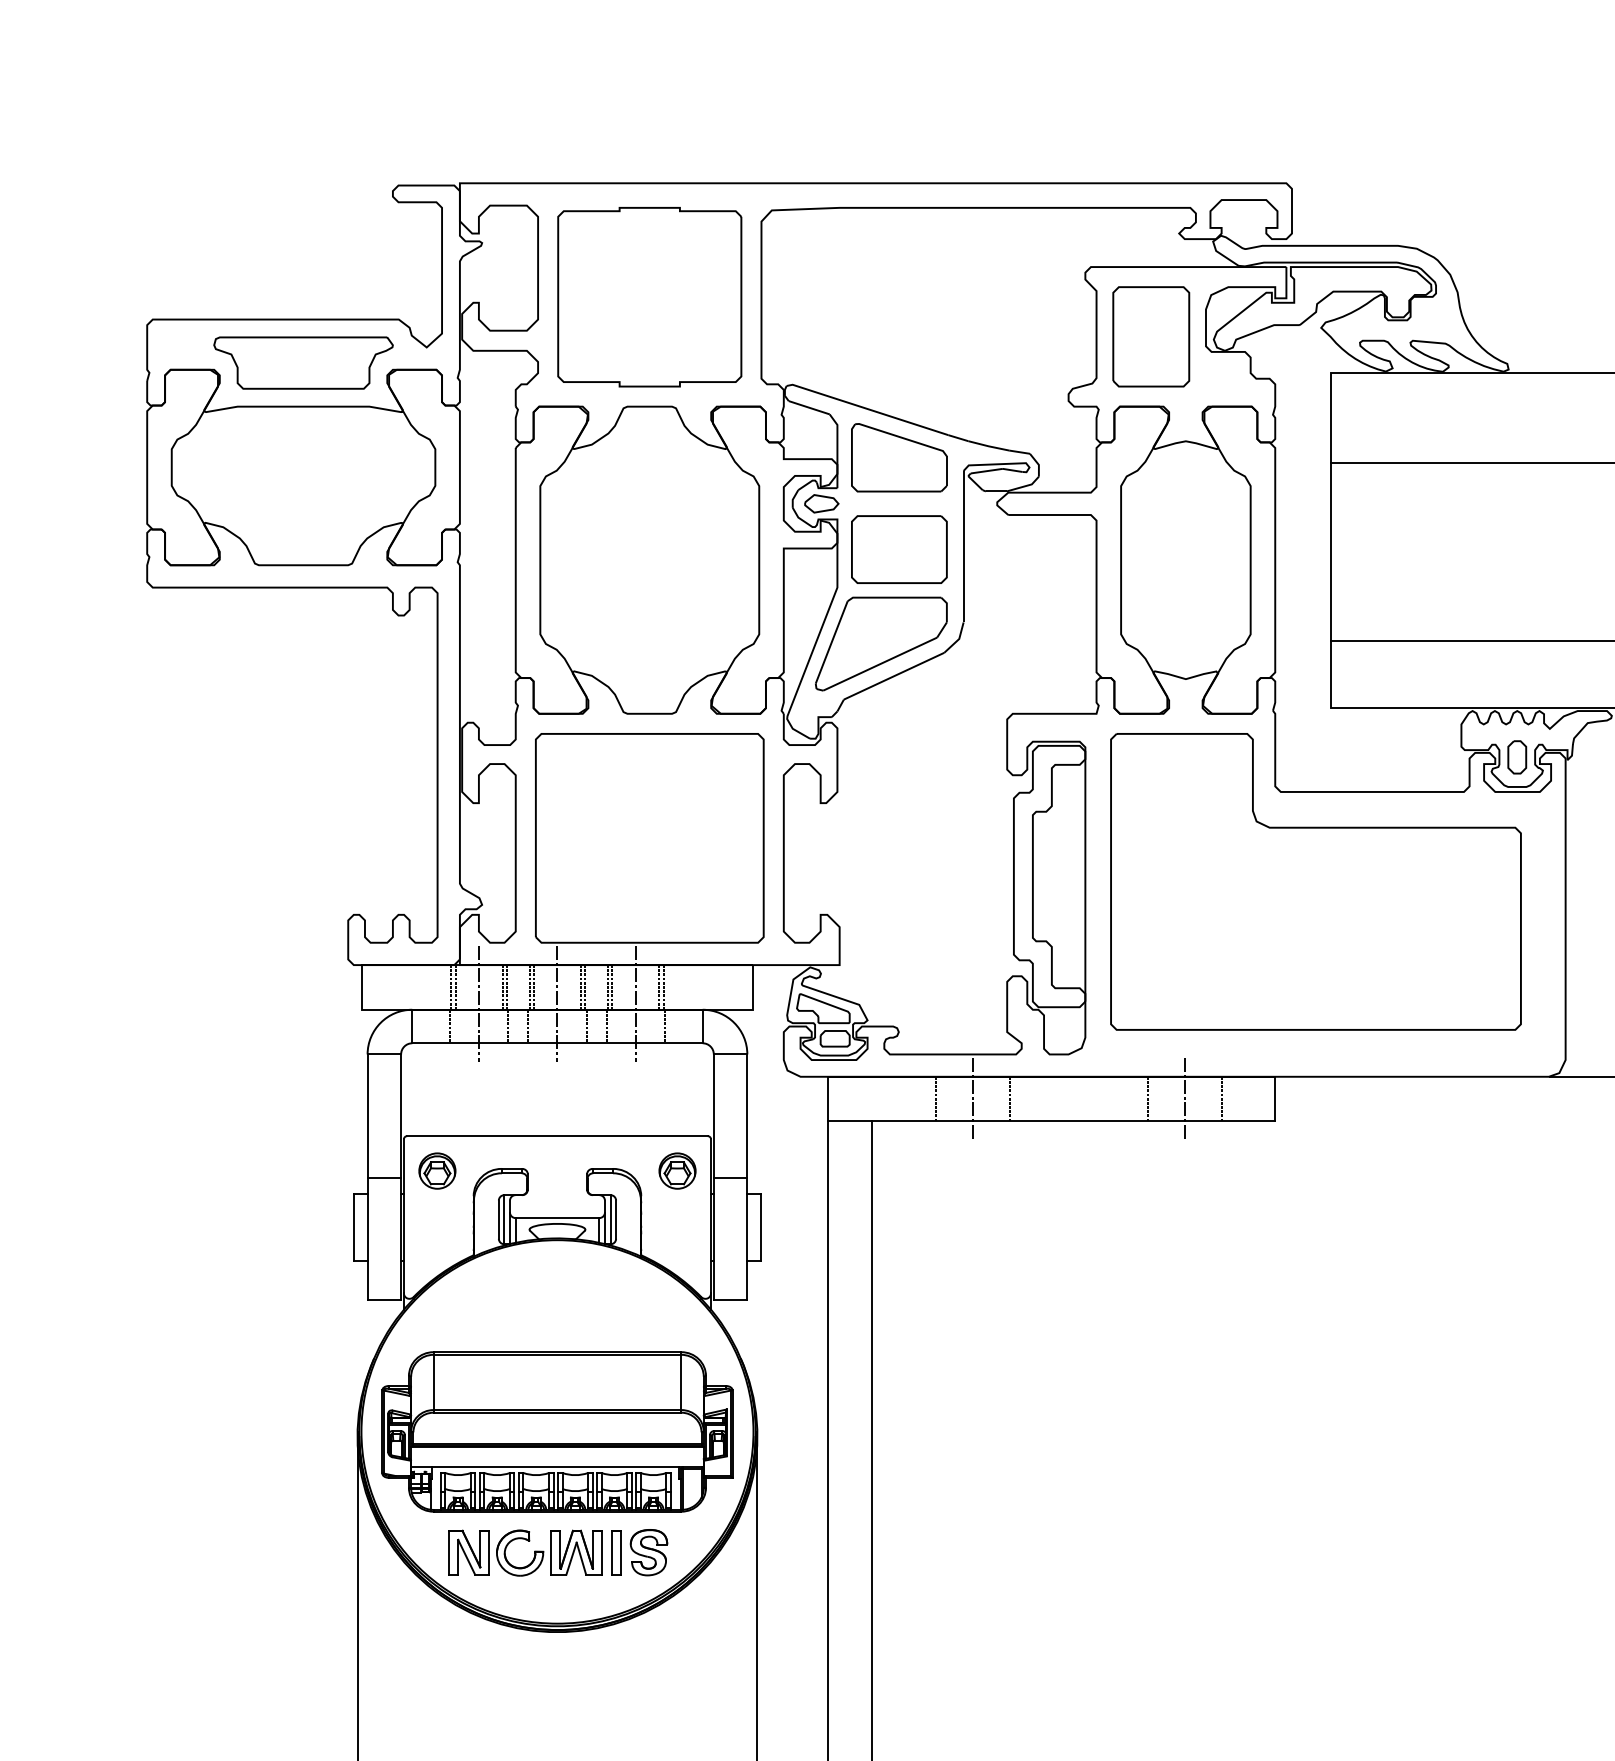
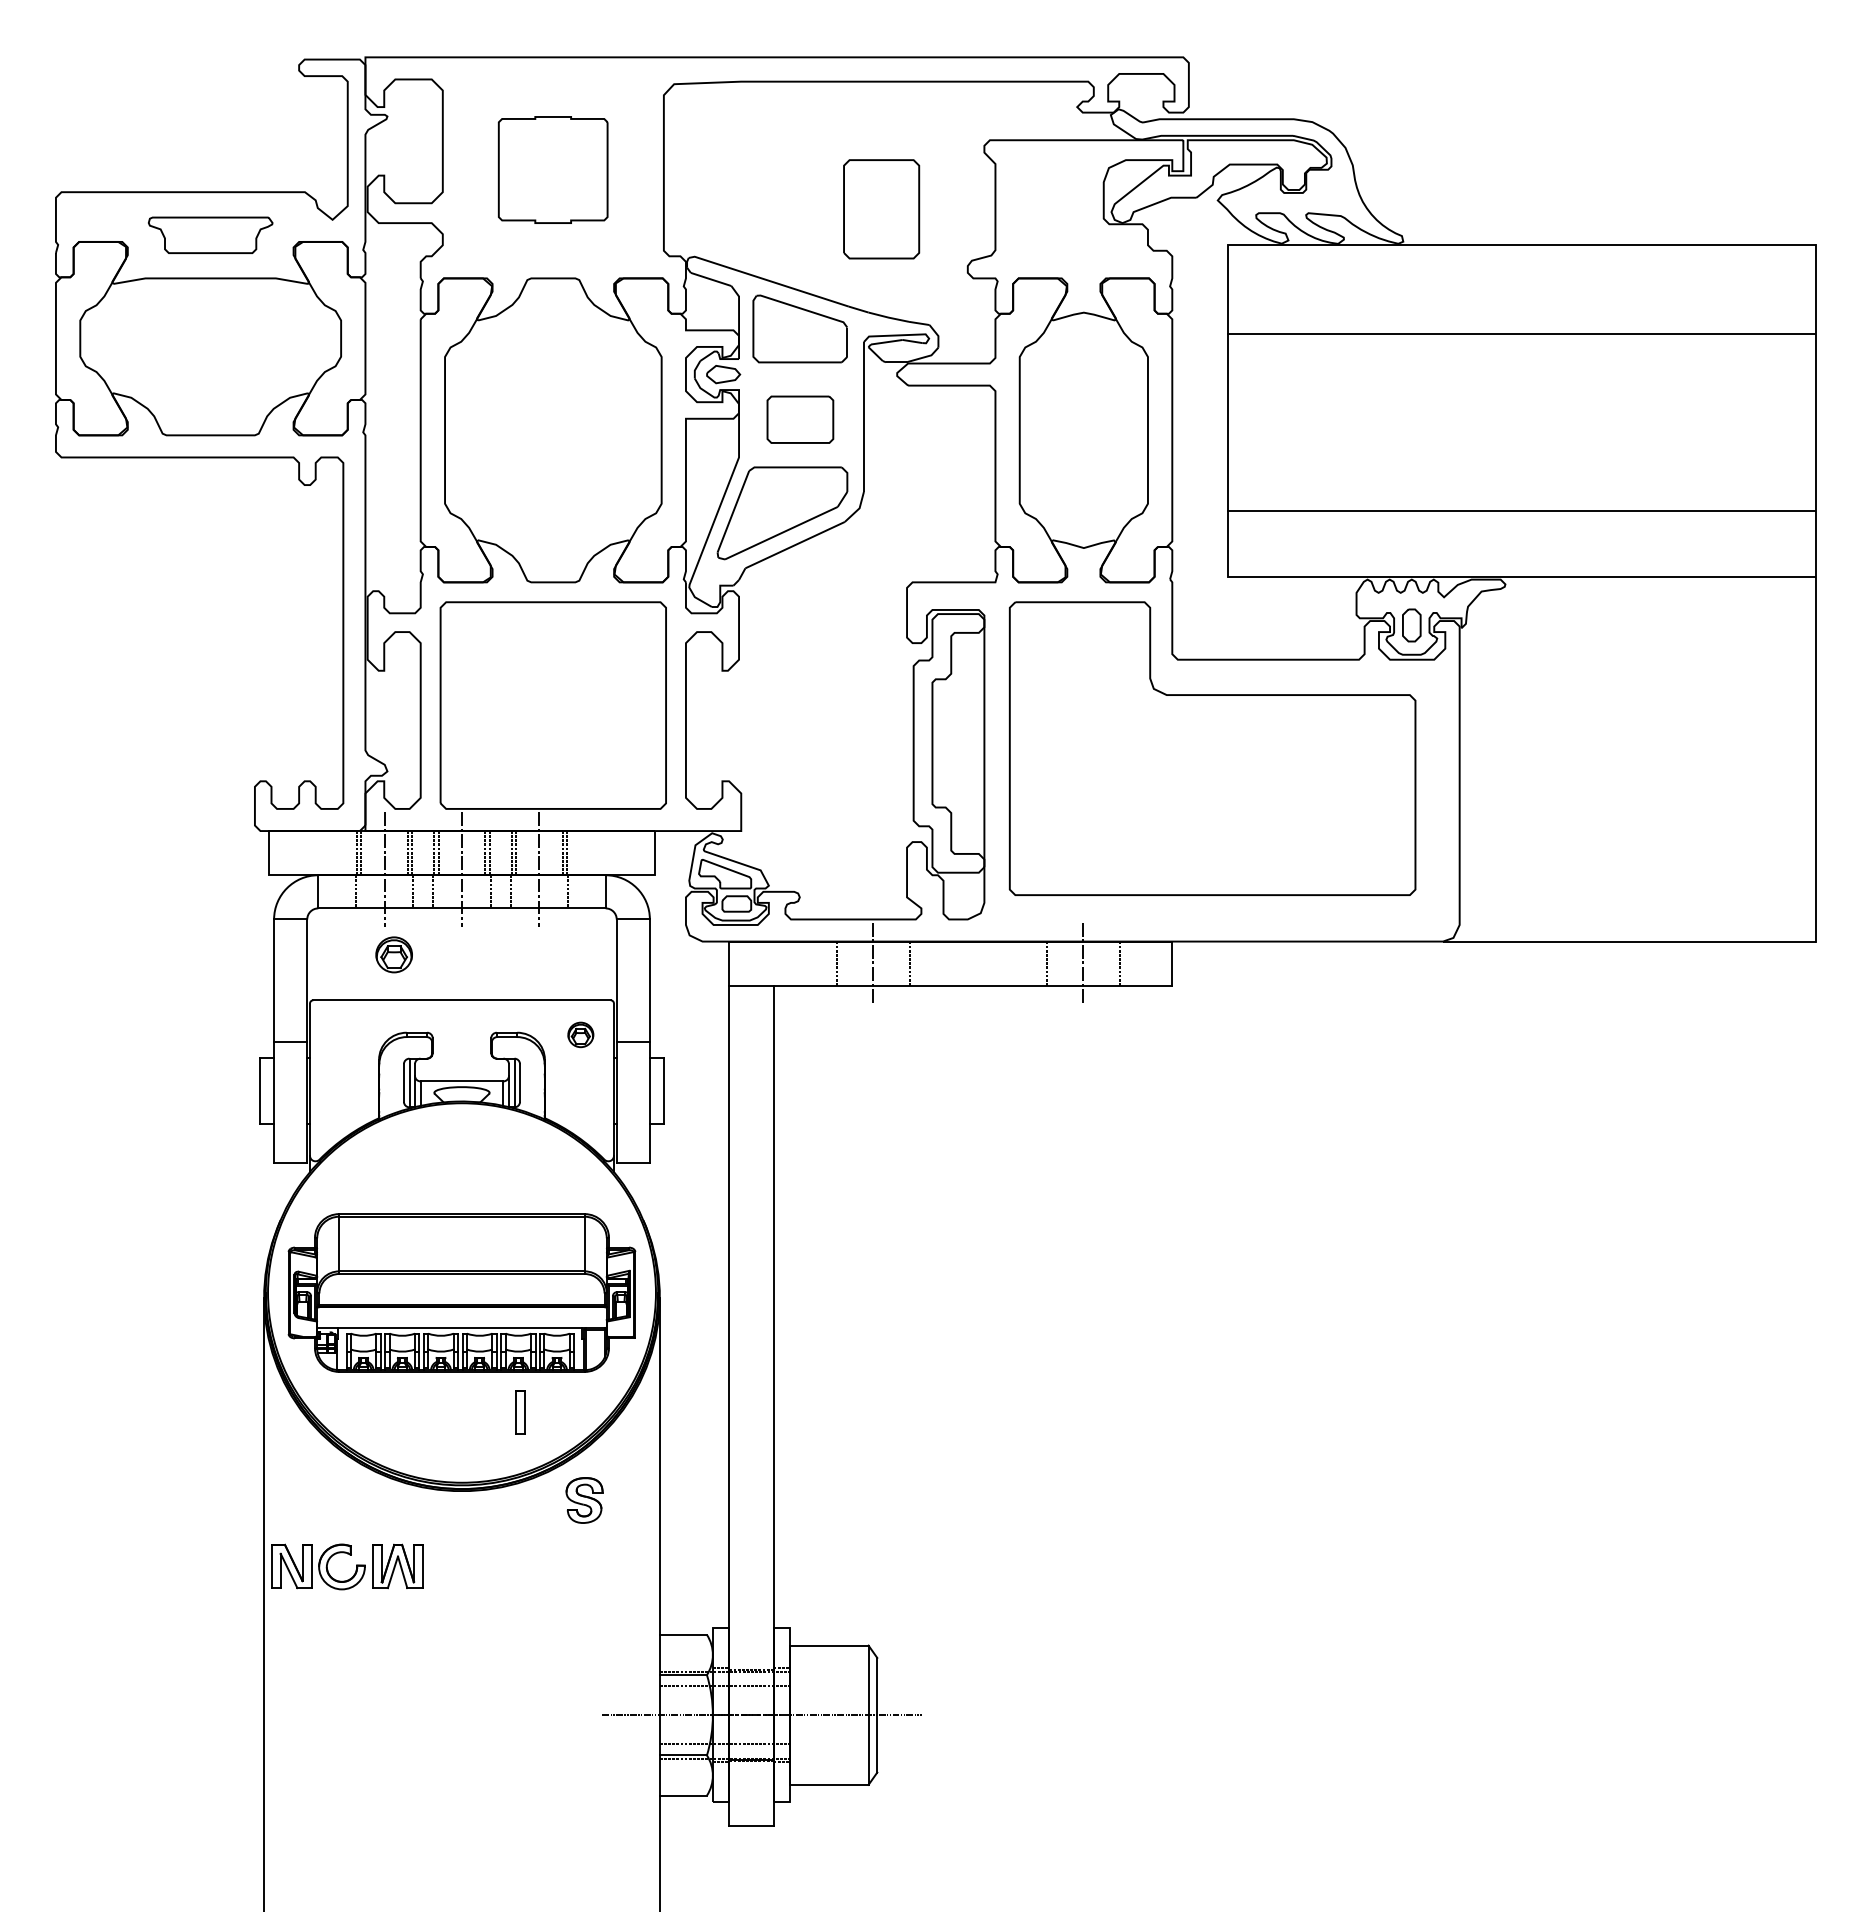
part: (648, 296) -> (552, 169), size x0.6
part: (1151, 337) -> (881, 209), moved
part: (303, 363) -> (210, 235), size x0.7
part: (899, 549) -> (800, 419), size x0.7
part: (436, 1170) -> (393, 954), moved
part: (677, 1170) -> (580, 1034), size x0.7
part: (648, 1552) -> (584, 1500), moved
part: (533, 1556) -> (355, 1570), moved

